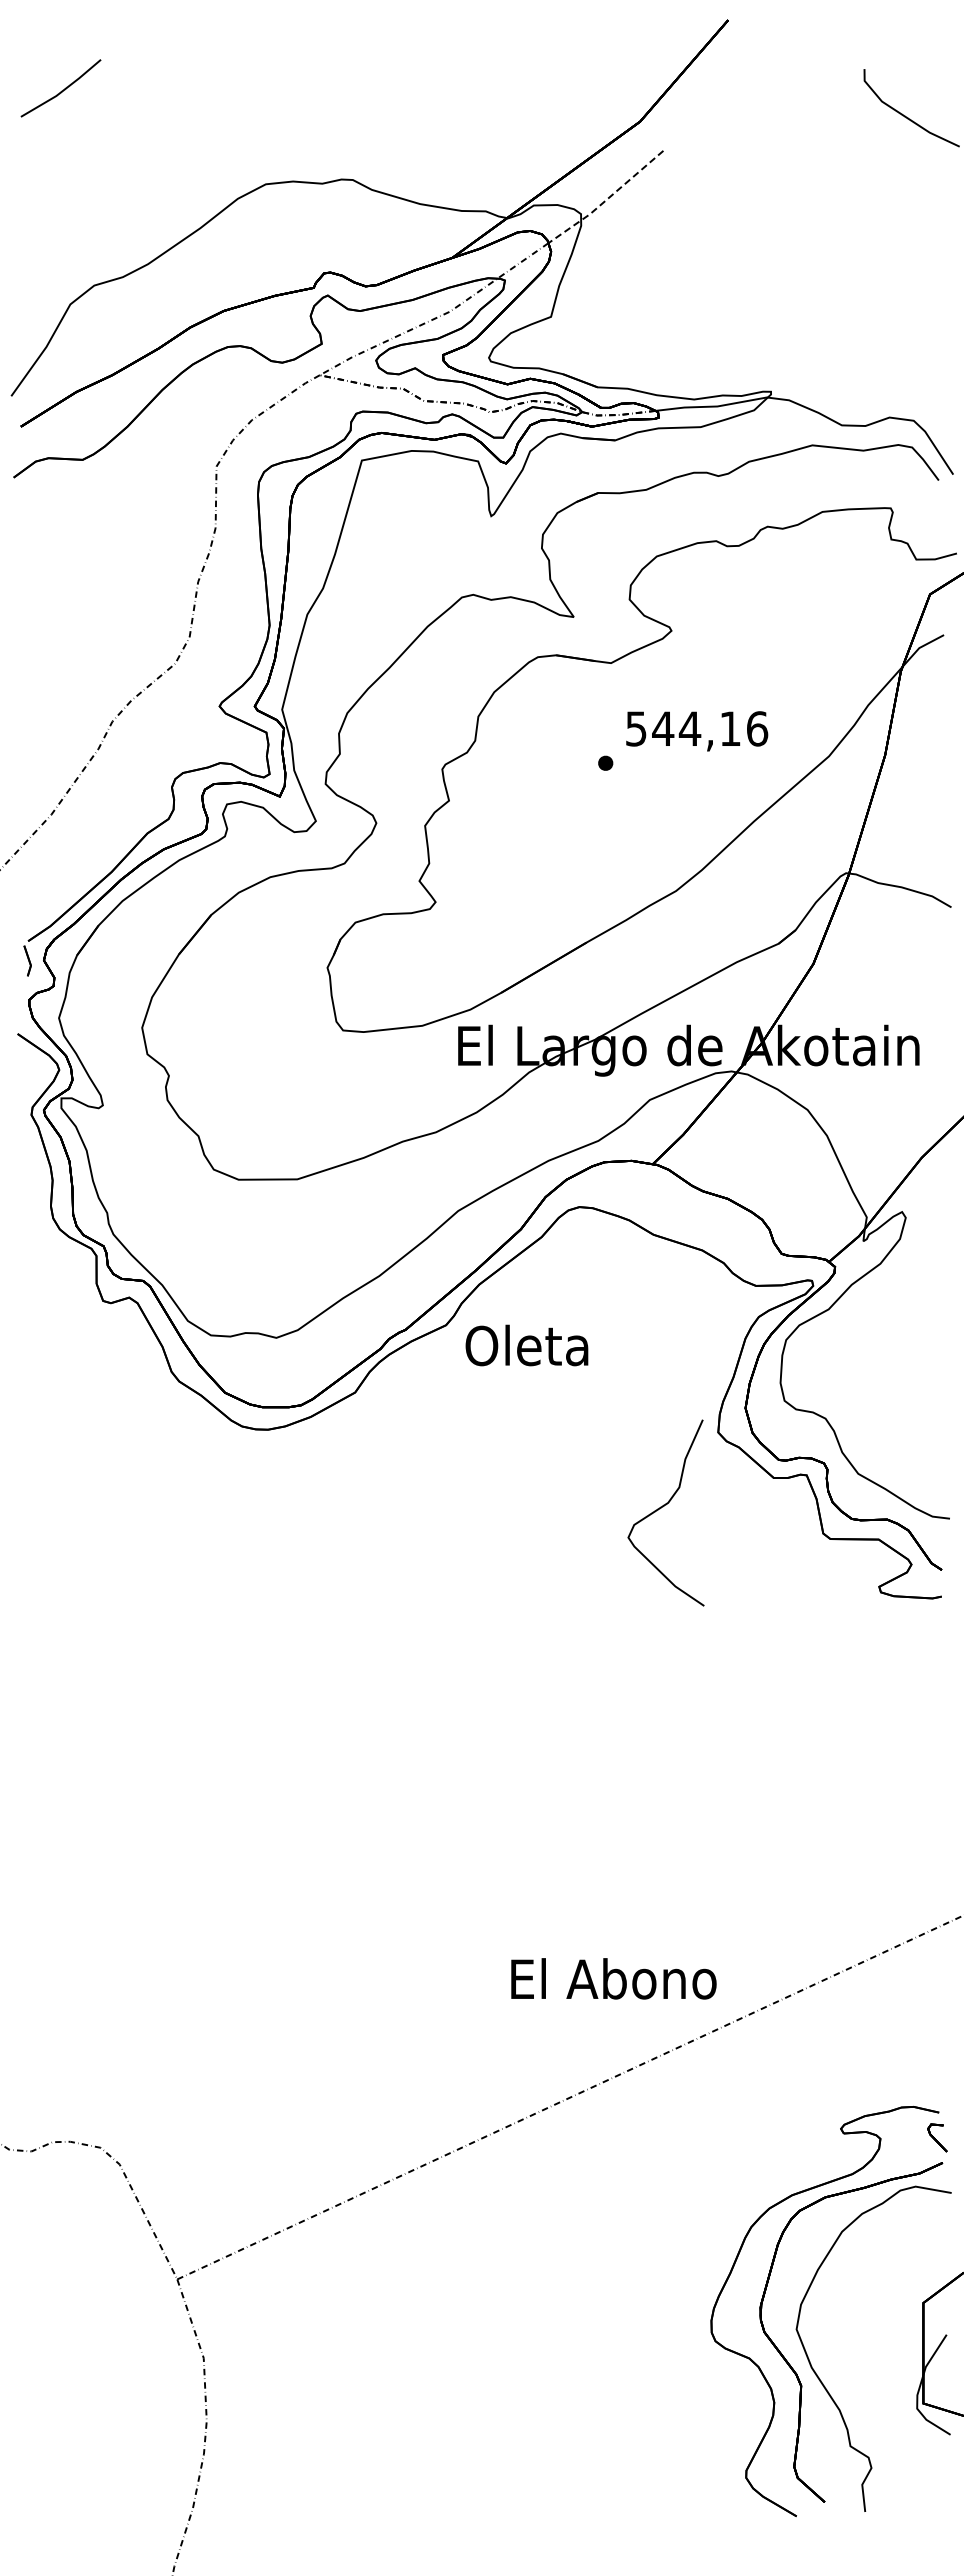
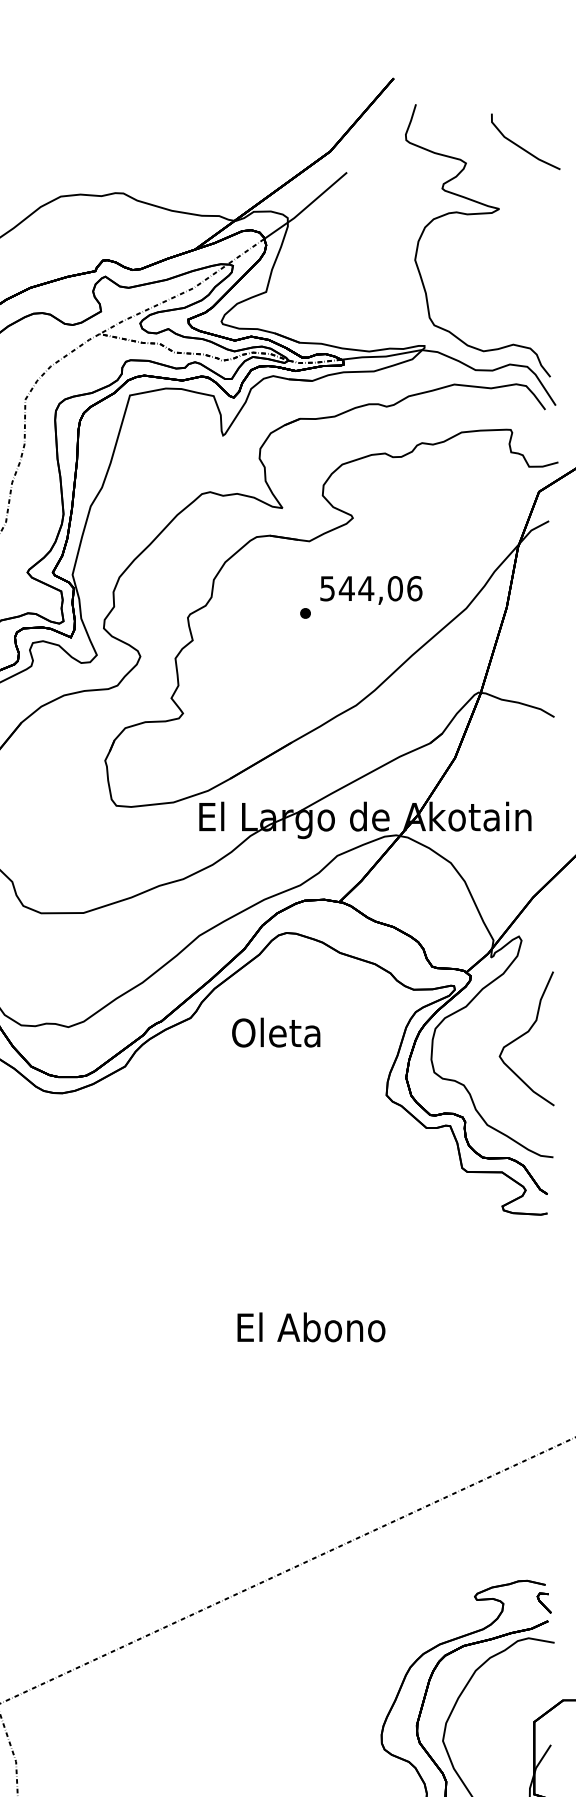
line: (607, 199) -> (306, 207), dashed -> solid
curve: (845, 209) -> (478, 214), added
text: (730, 728) -> (395, 588), 544,16 -> 544,06
text: (526, 1345) -> (275, 1032), moved
curve: (663, 1507) -> (524, 1034), moved
text: (613, 1978) -> (311, 1327), moved

